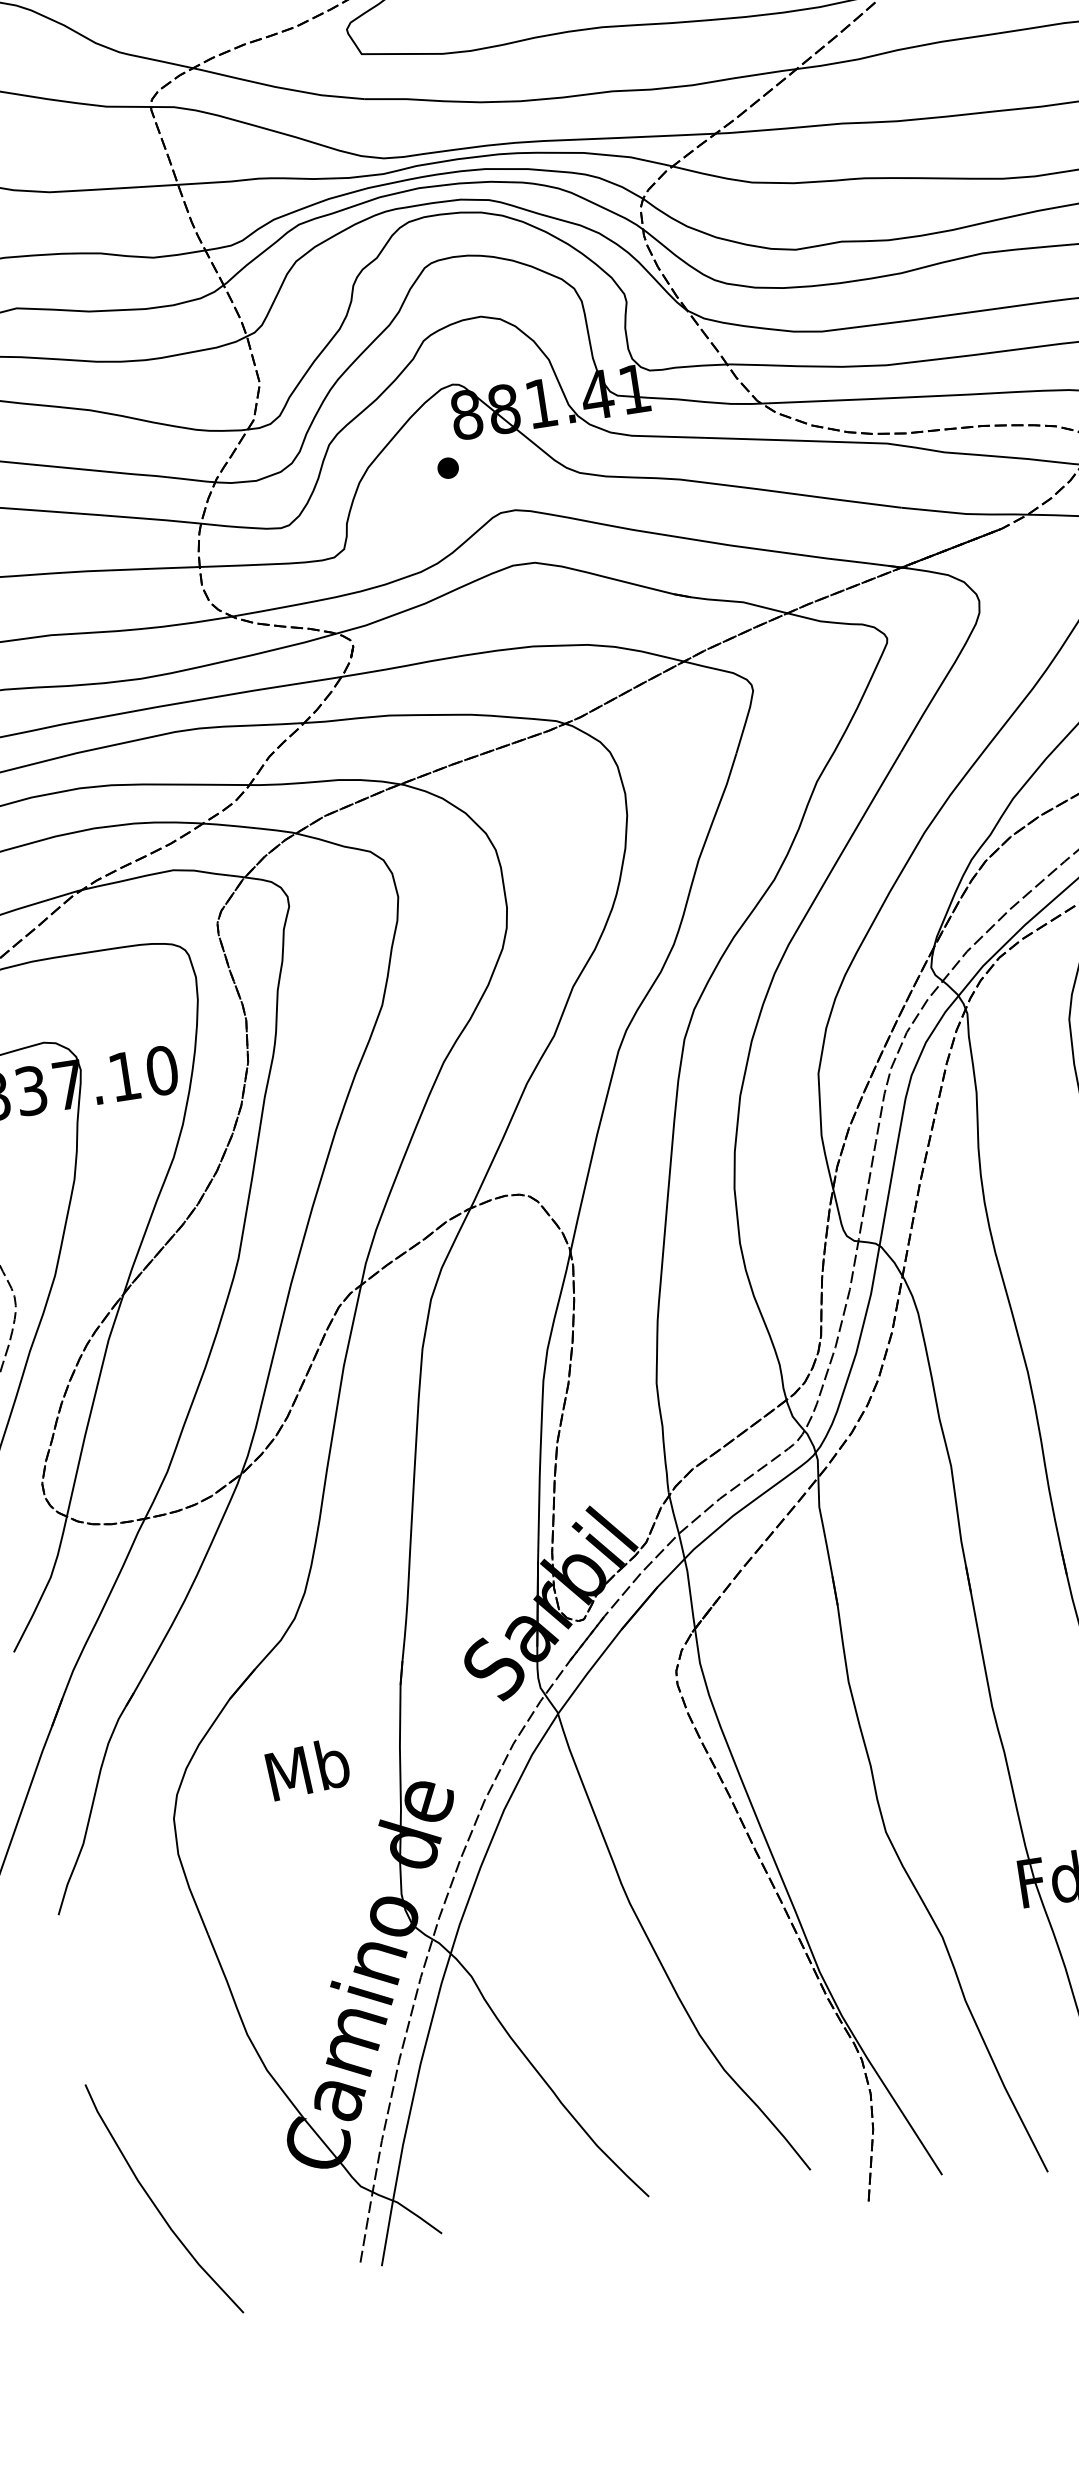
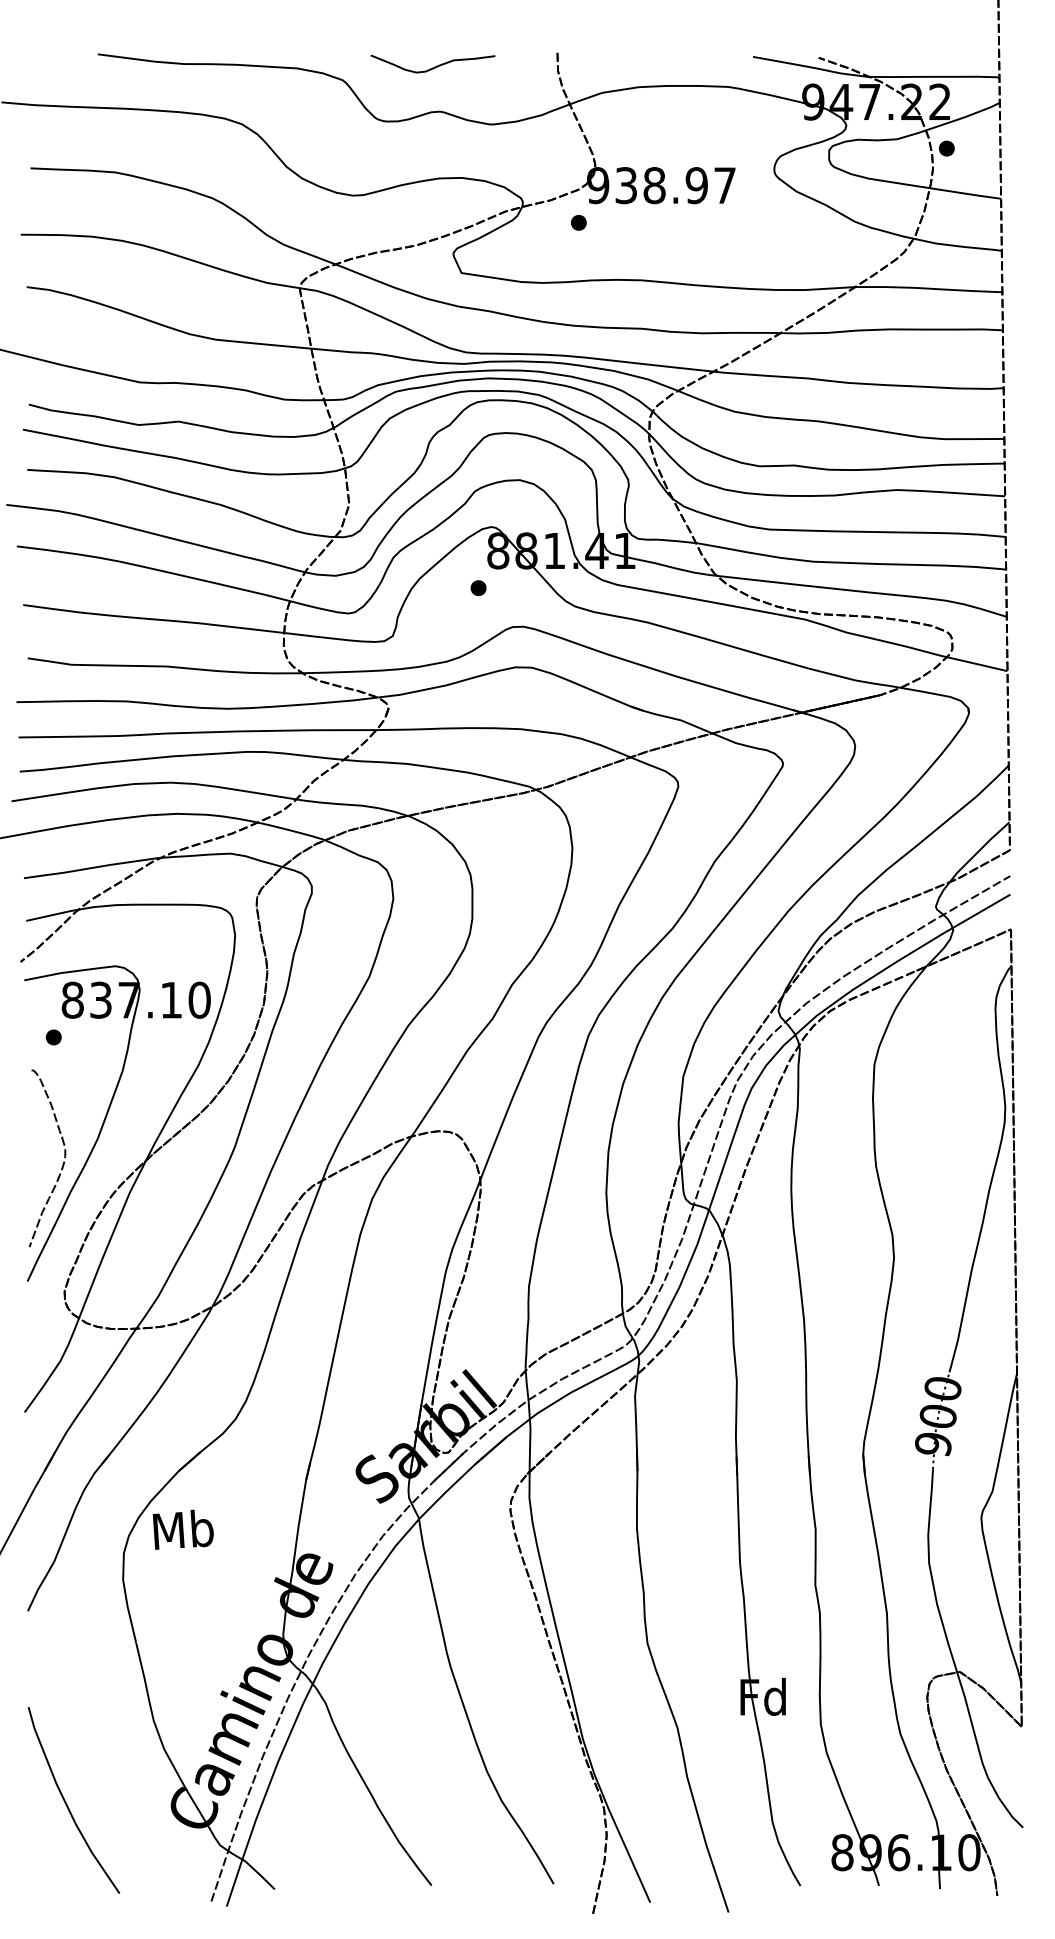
text: (306, 1769) -> (182, 1529), moved
curve: (156, 2205) -> (67, 1804), moved

